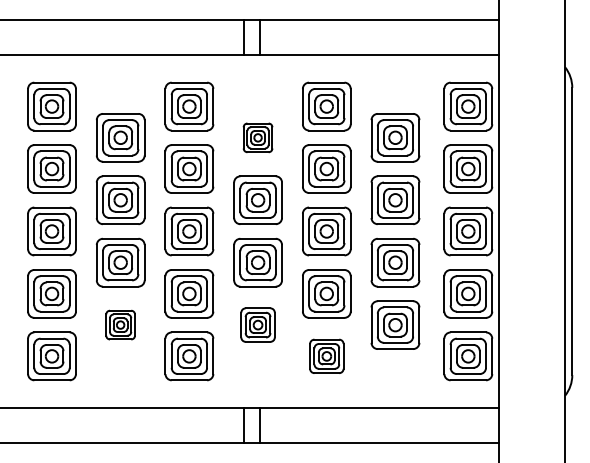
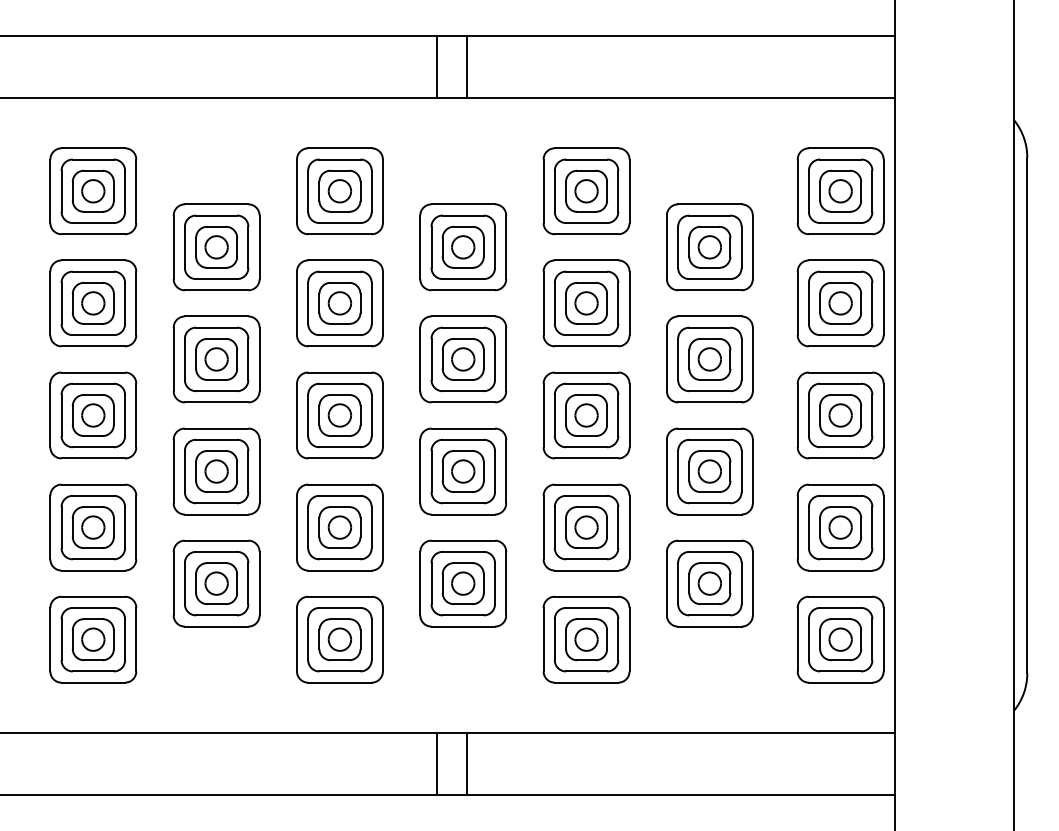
part: (257, 137) -> (462, 246), size x1.67
part: (120, 324) -> (216, 582), size x1.67
part: (257, 324) -> (462, 582), size x1.43
part: (326, 356) -> (586, 639), size x1.43

